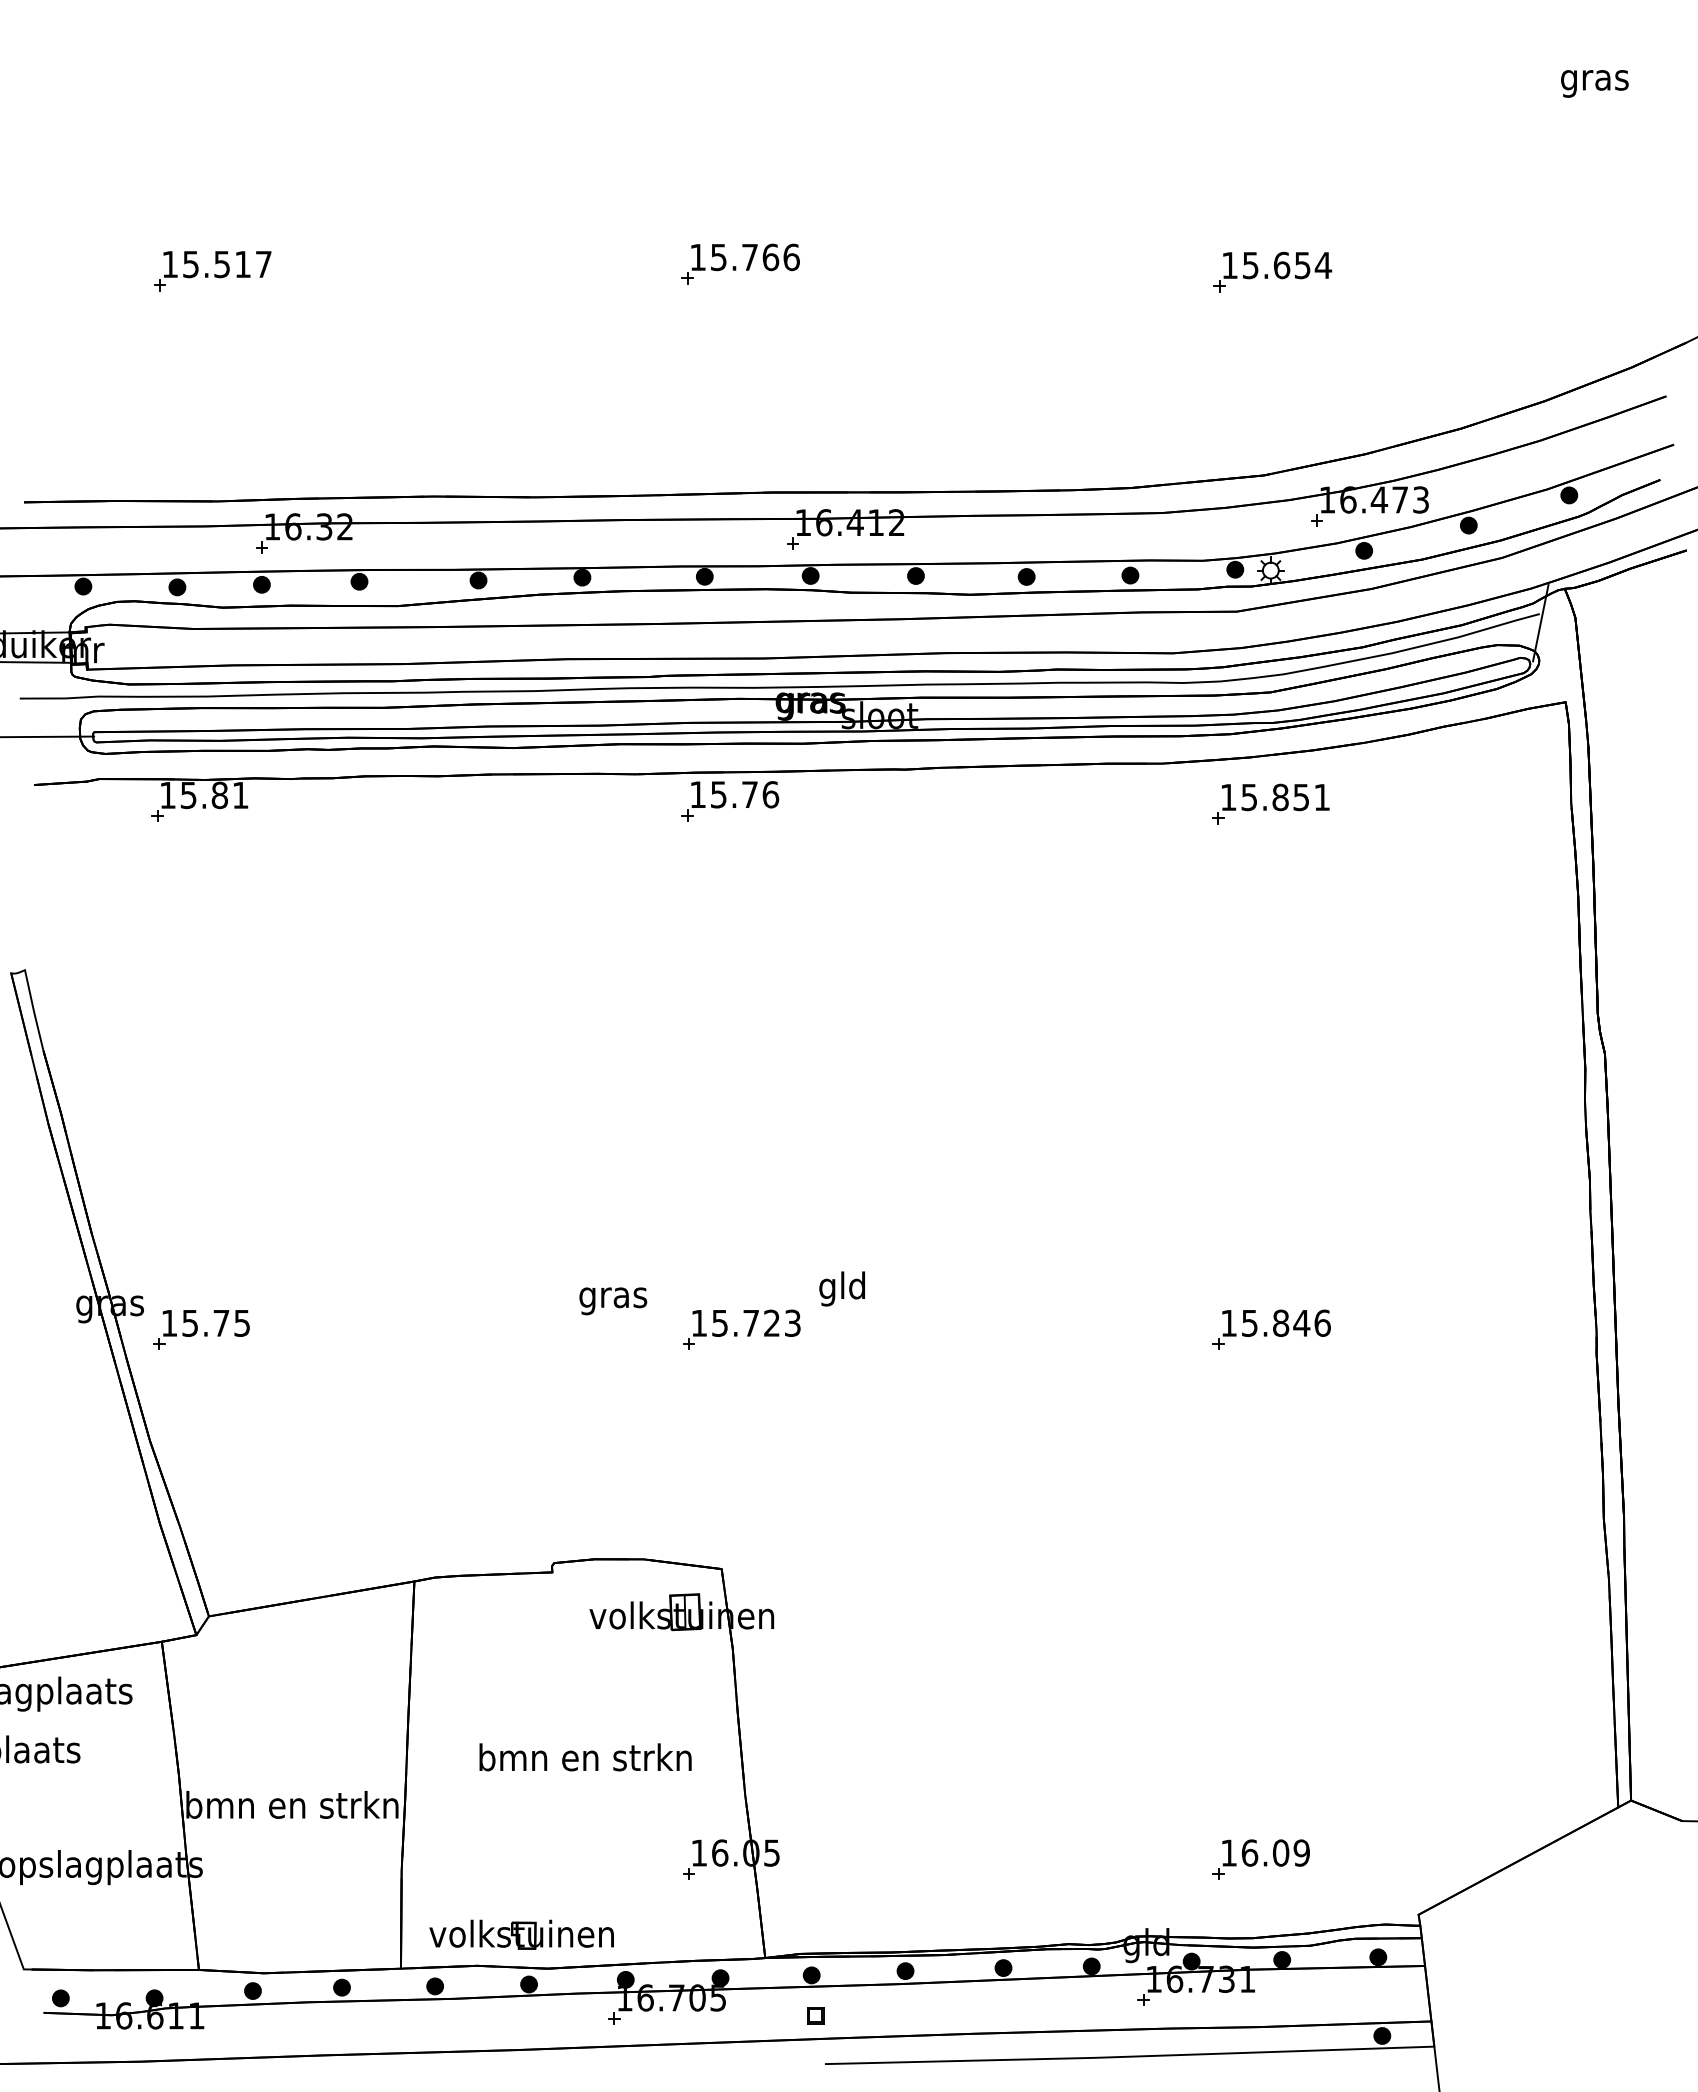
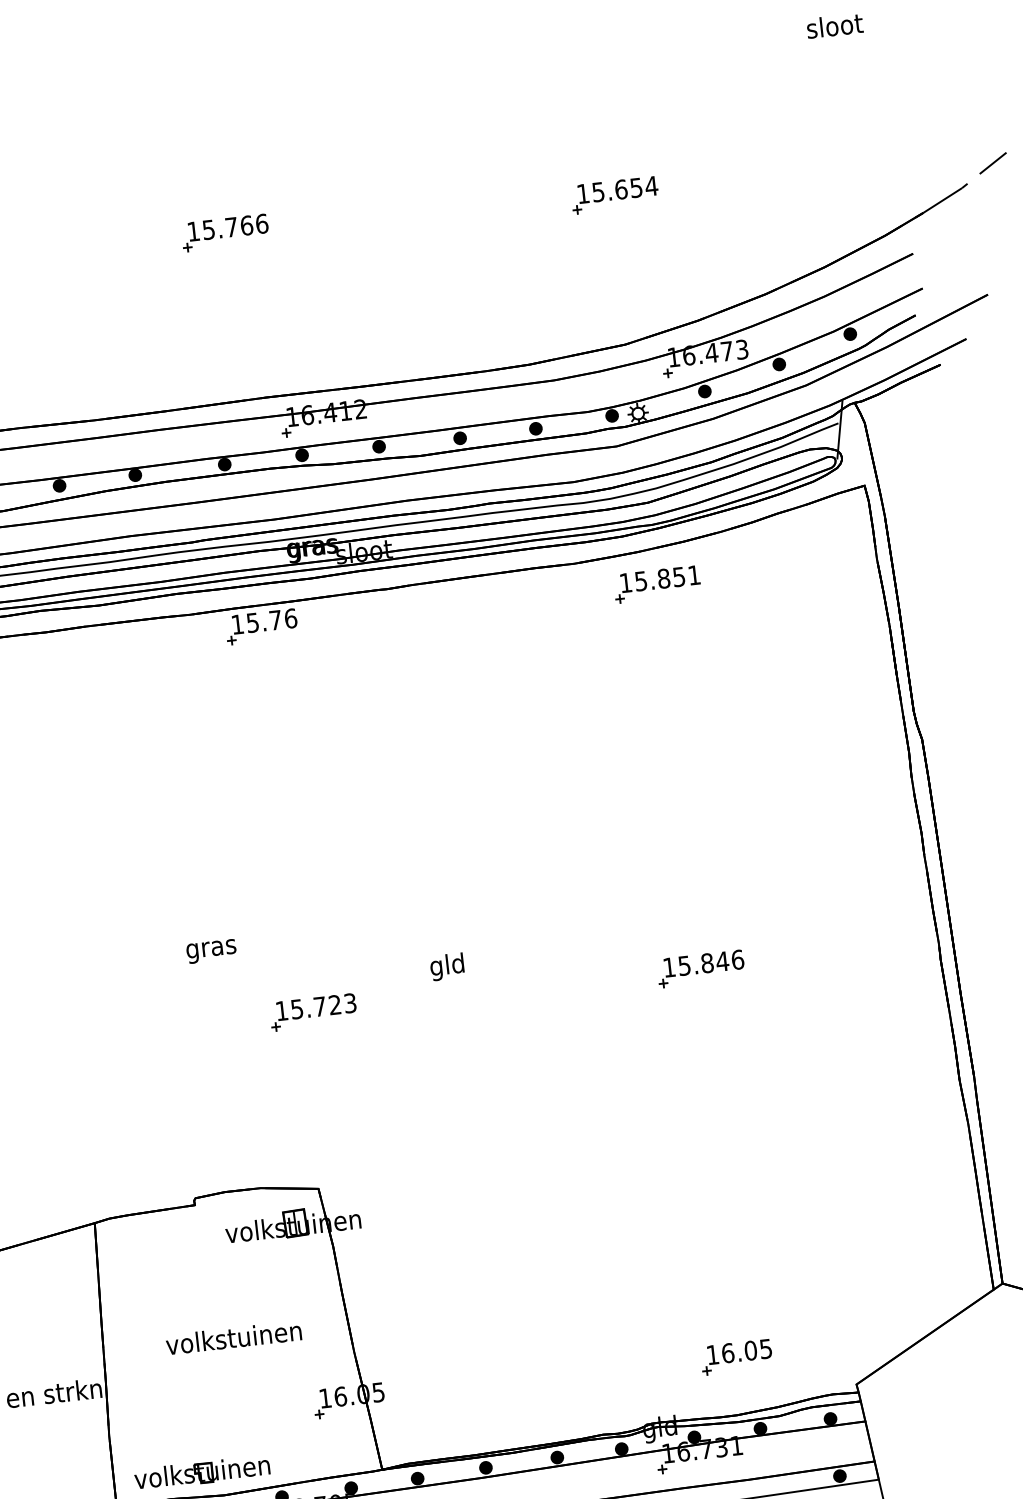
text: (1595, 79) -> (835, 27), gras -> sloot
text: (841, 1288) -> (446, 966), moved
text: (613, 1301) -> (211, 951), moved
text: (585, 1757) -> (234, 1337), bmn en strkn -> volkstuinen
text: (1301, 1852) -> (765, 1348), 16.09 -> 16.05

